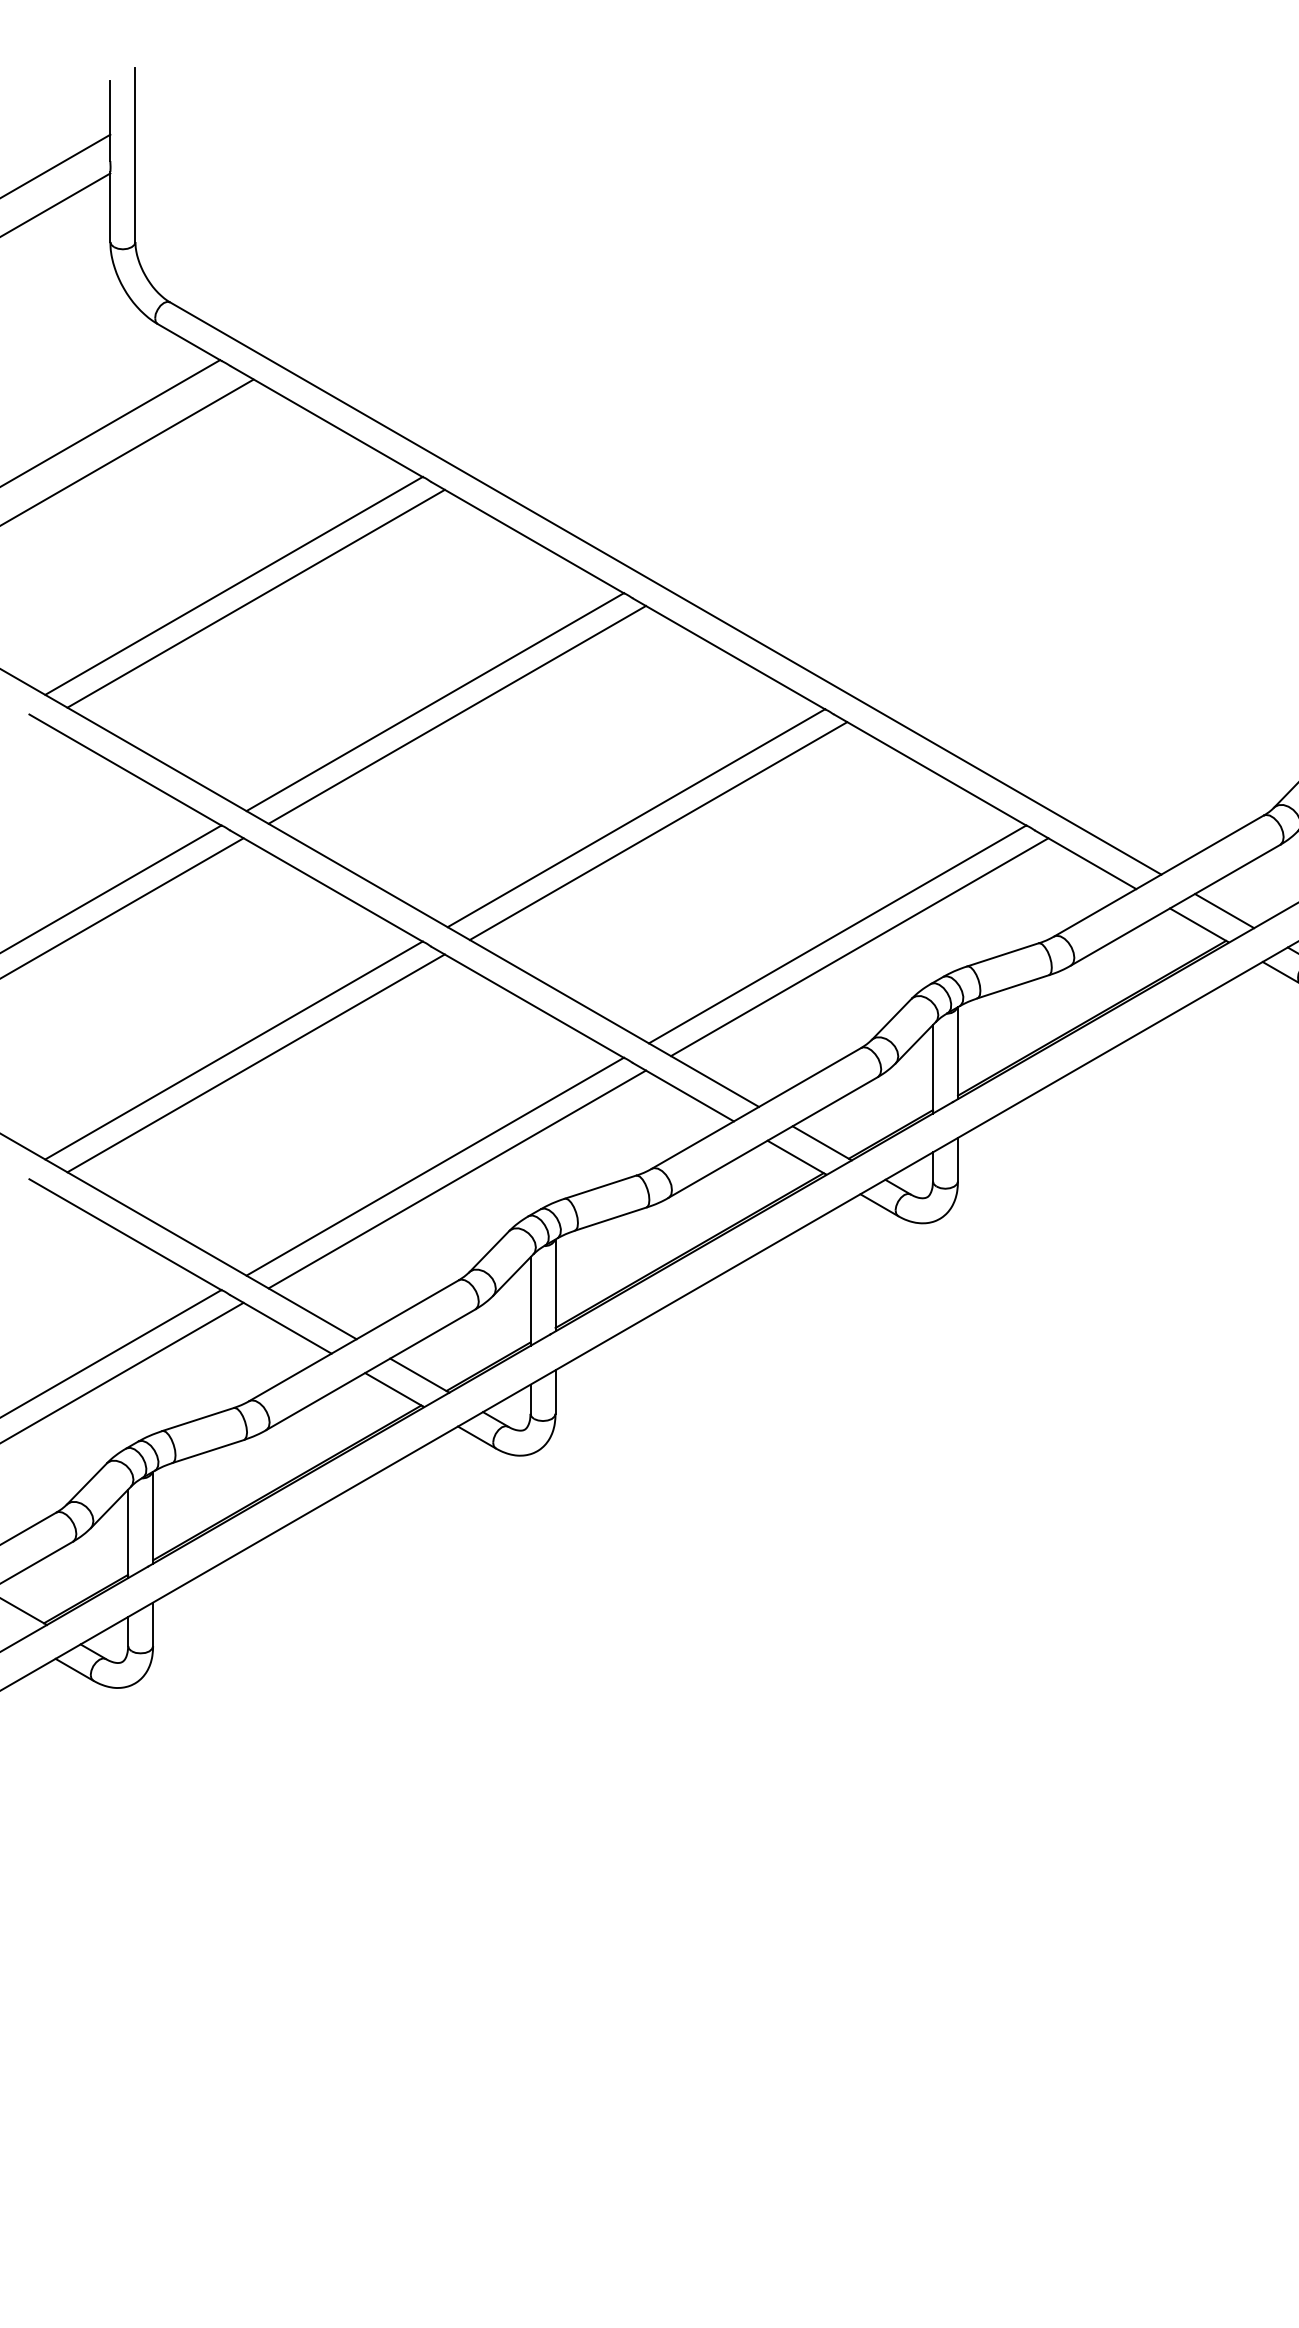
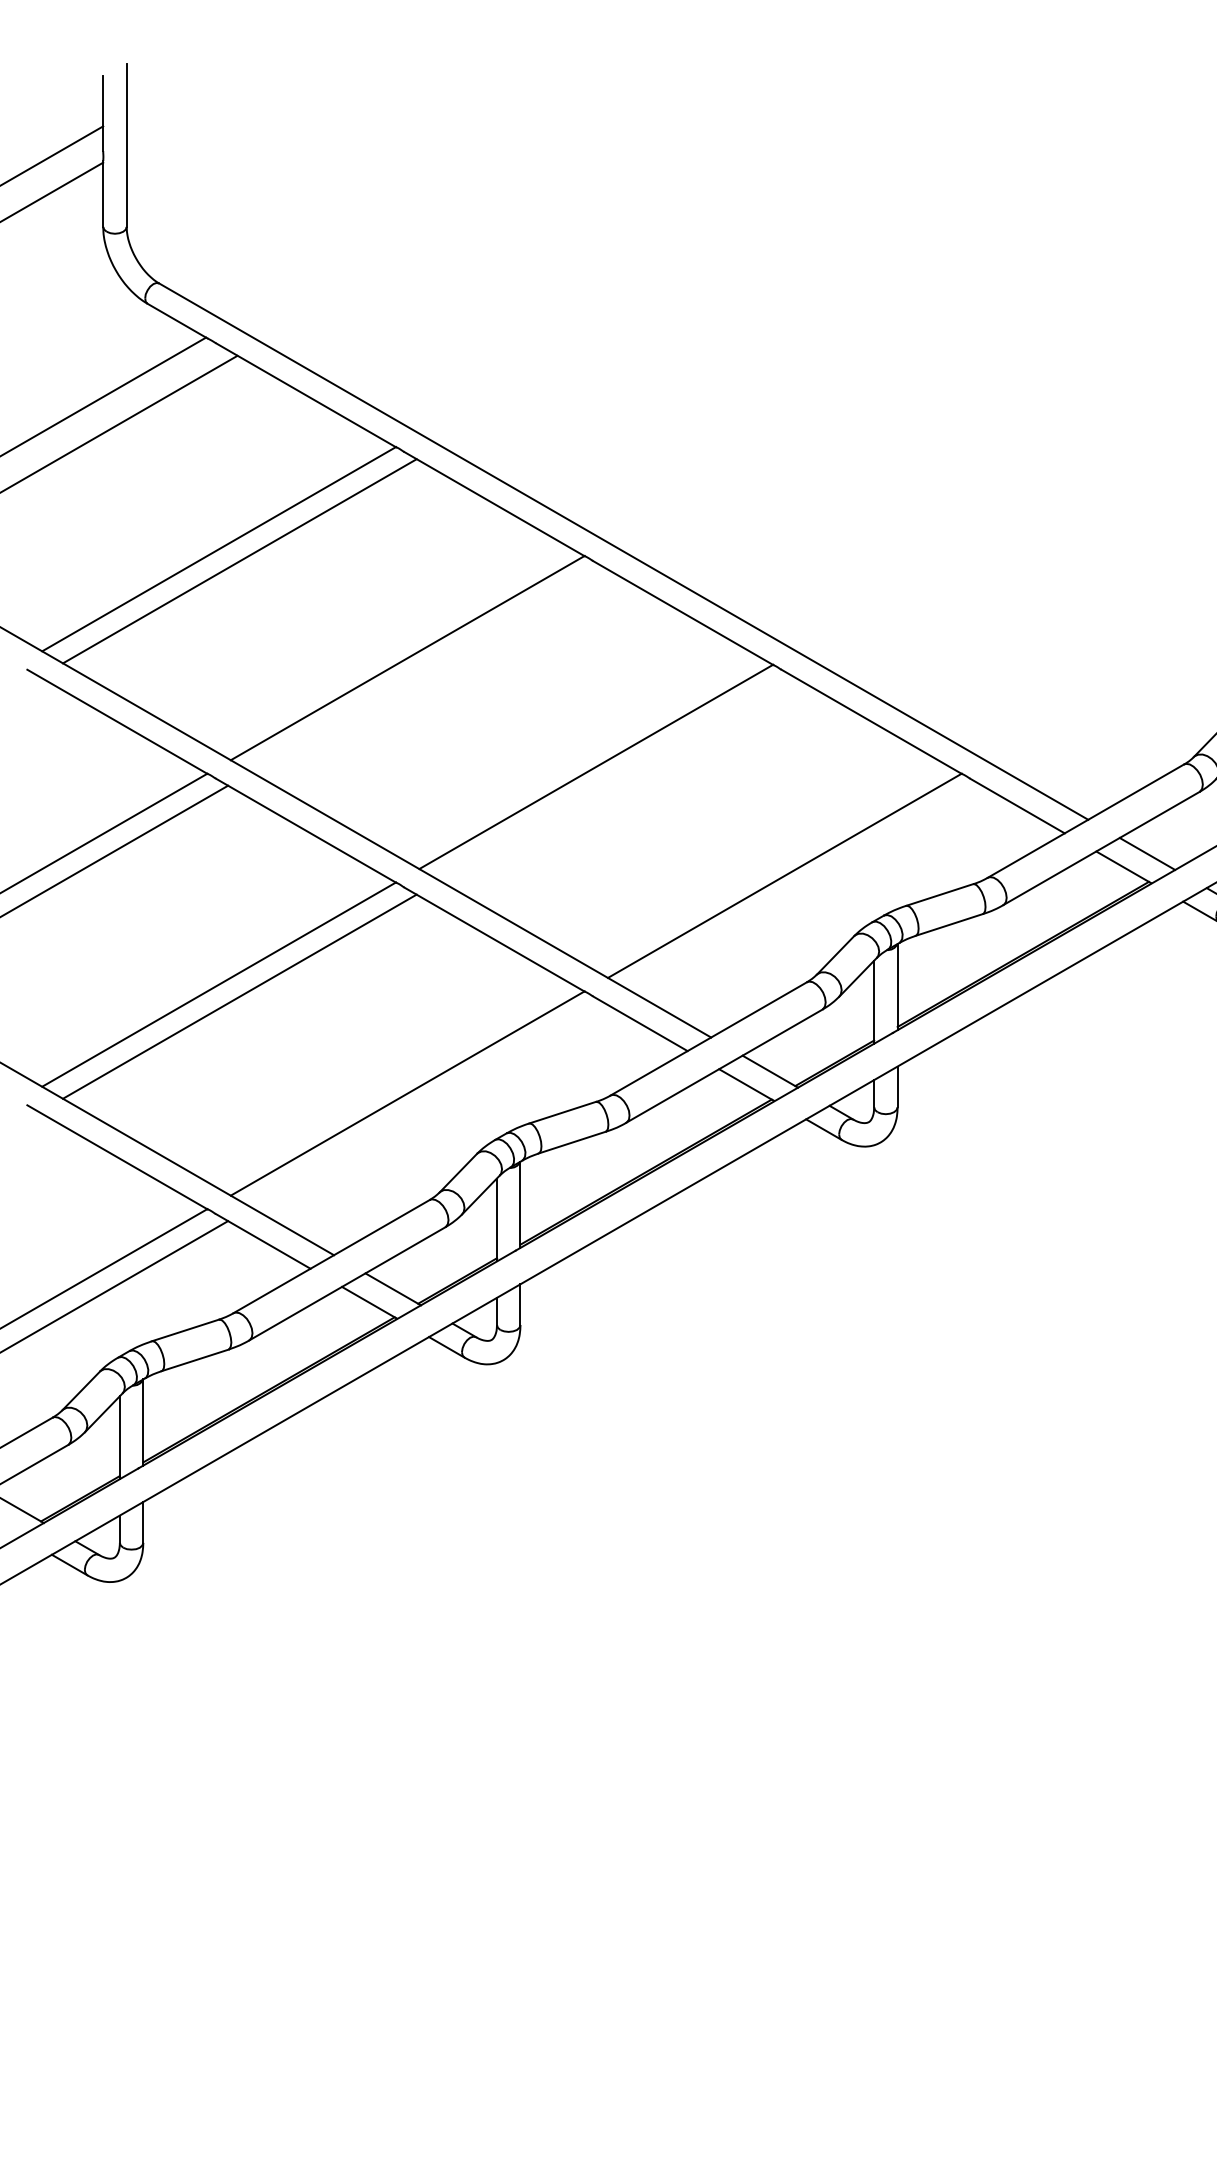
line: (457, 714) -> (428, 669), removed
line: (658, 831) -> (616, 779), removed
line: (859, 947) -> (805, 888), removed
line: (457, 1179) -> (428, 1105), removed

